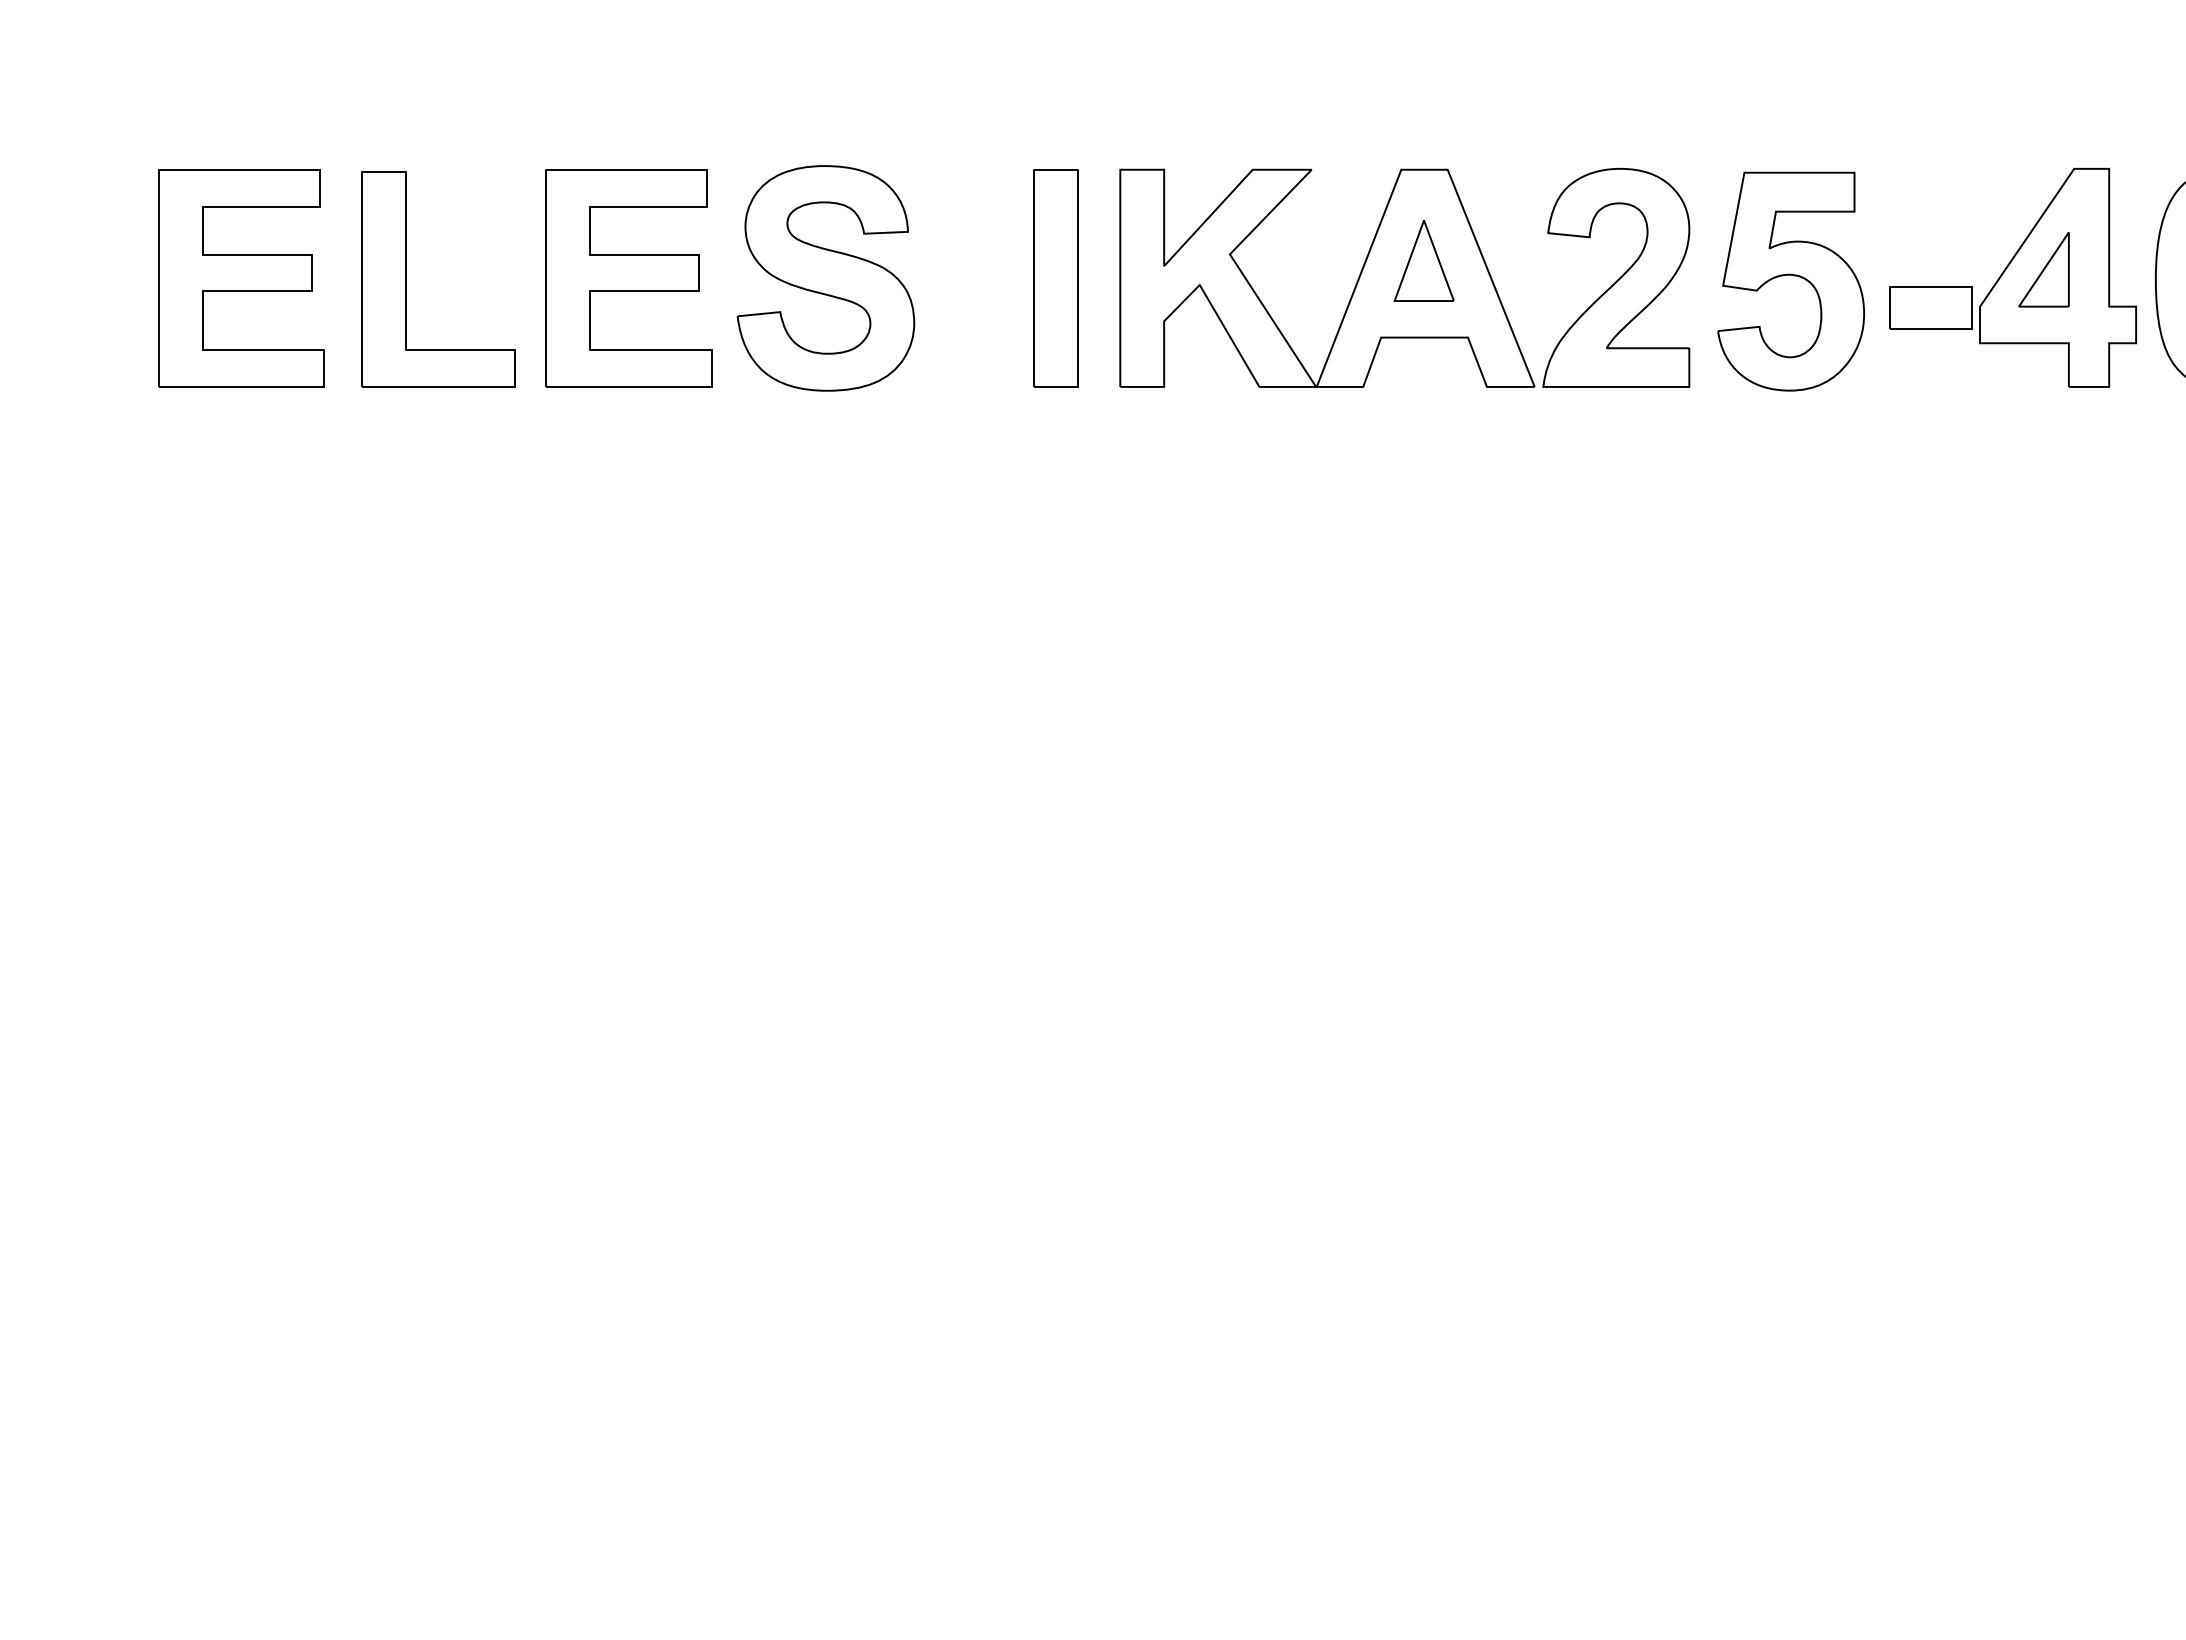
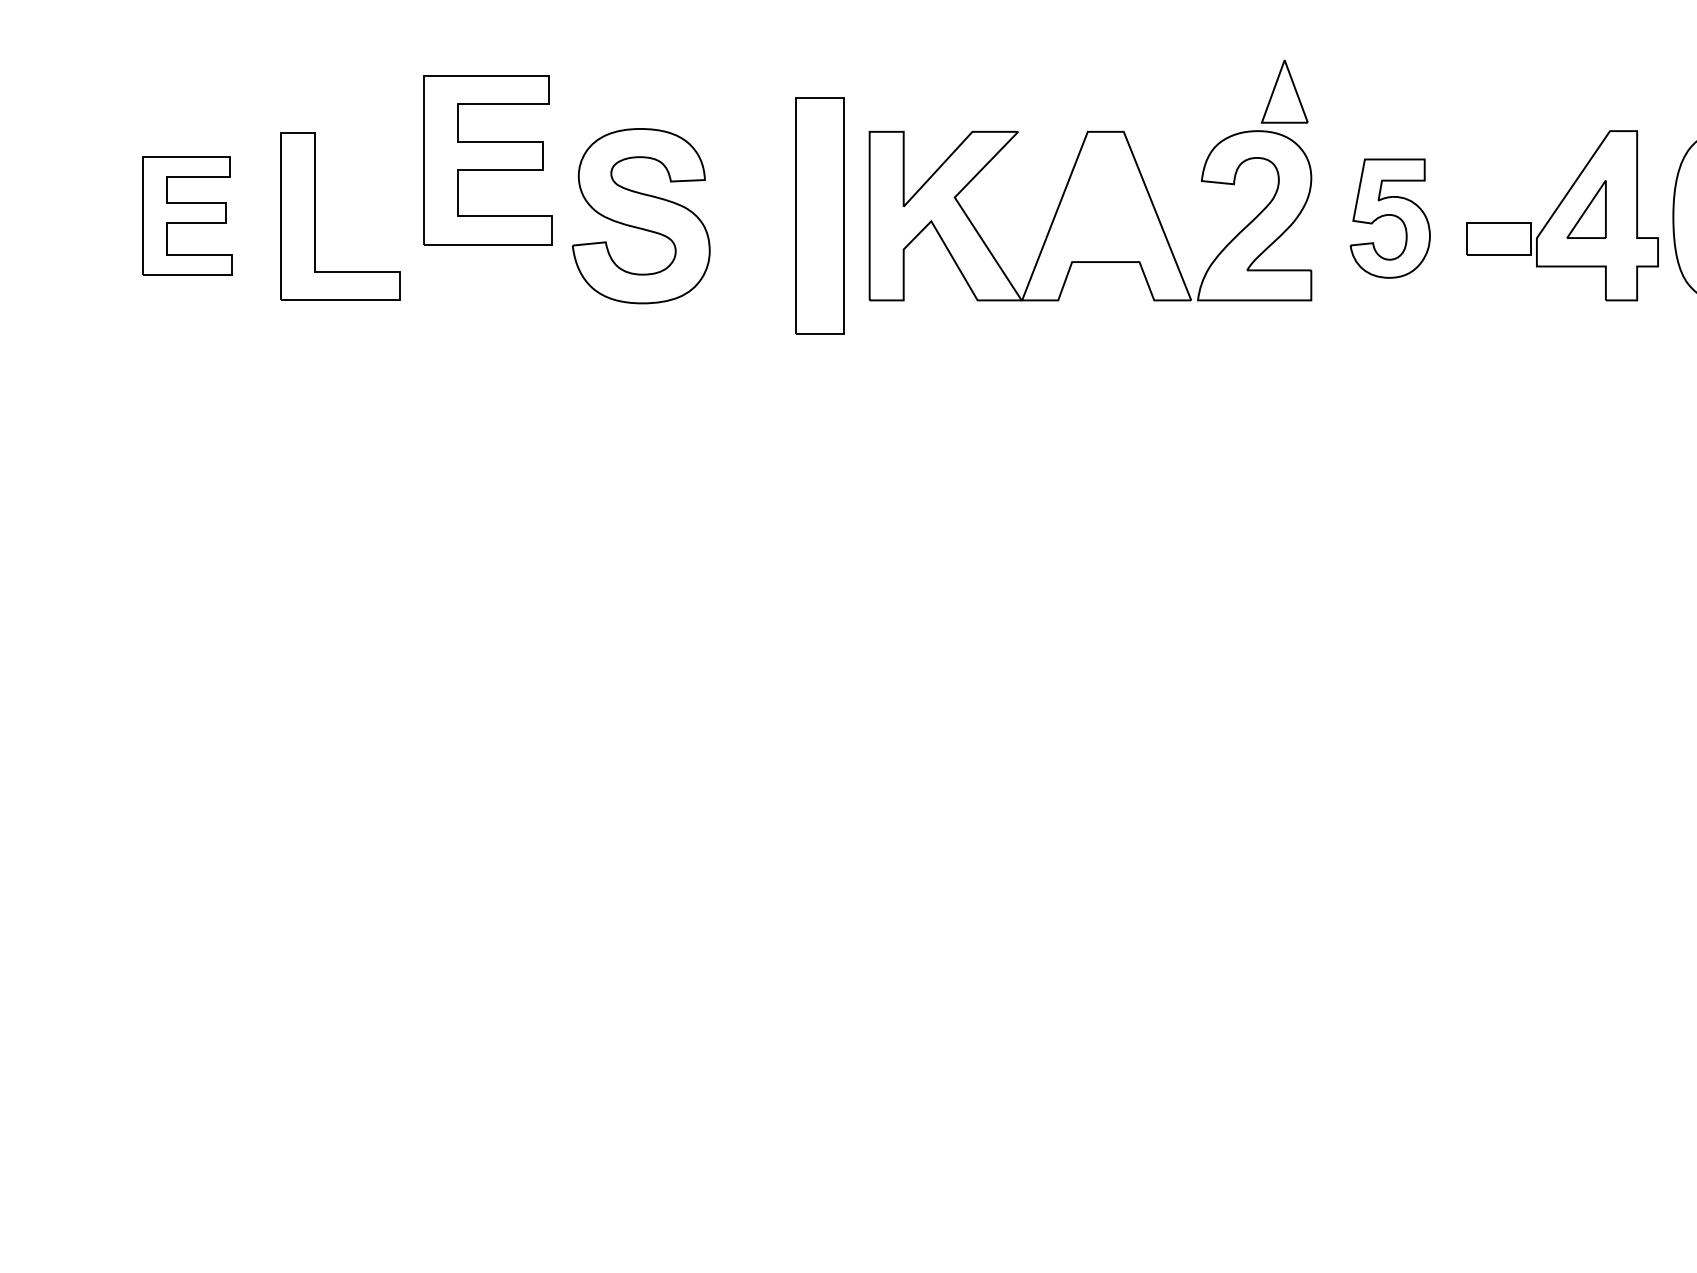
part: (1423, 260) -> (1284, 91), moved
part: (241, 278) -> (187, 216), size x0.7
part: (628, 278) -> (488, 160), moved
part: (1055, 278) -> (819, 216), size x1.4
part: (1790, 281) -> (1389, 218), size x0.7

